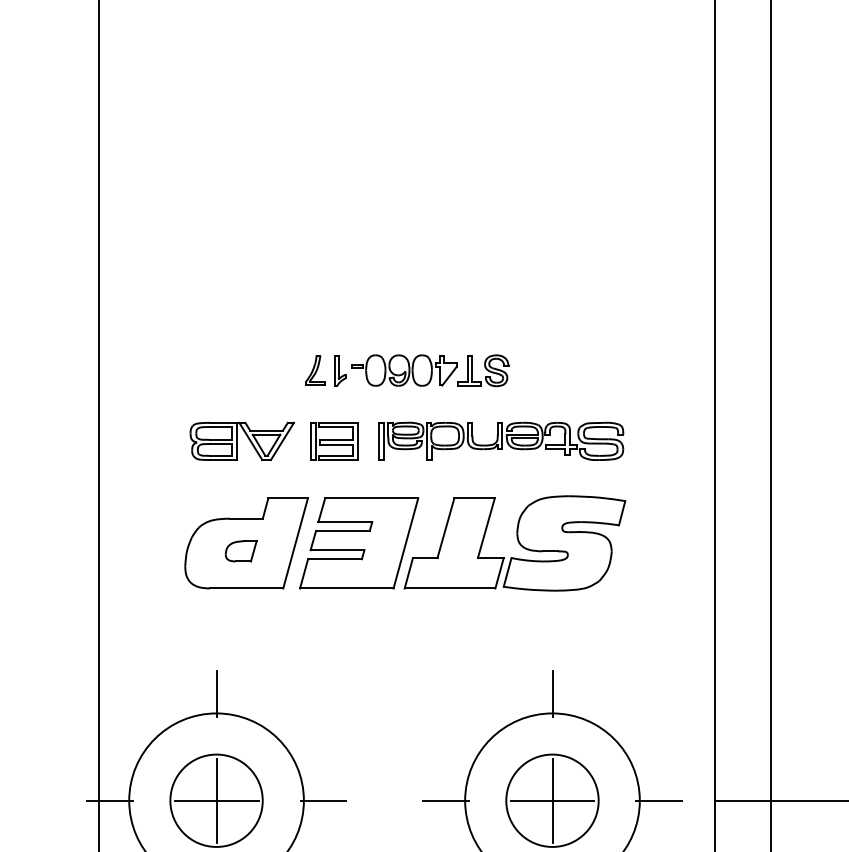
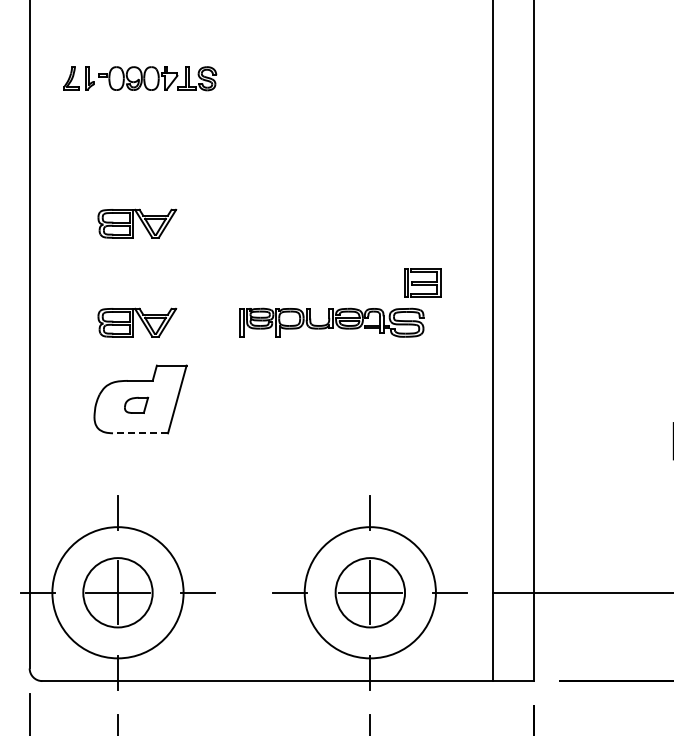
part: (242, 309) -> (137, 223), added
part: (407, 370) -> (140, 78), moved
part: (334, 440) -> (422, 282), moved
part: (462, 543) -> (302, 399), removed
line: (246, 588) -> (140, 433), solid -> dashed

